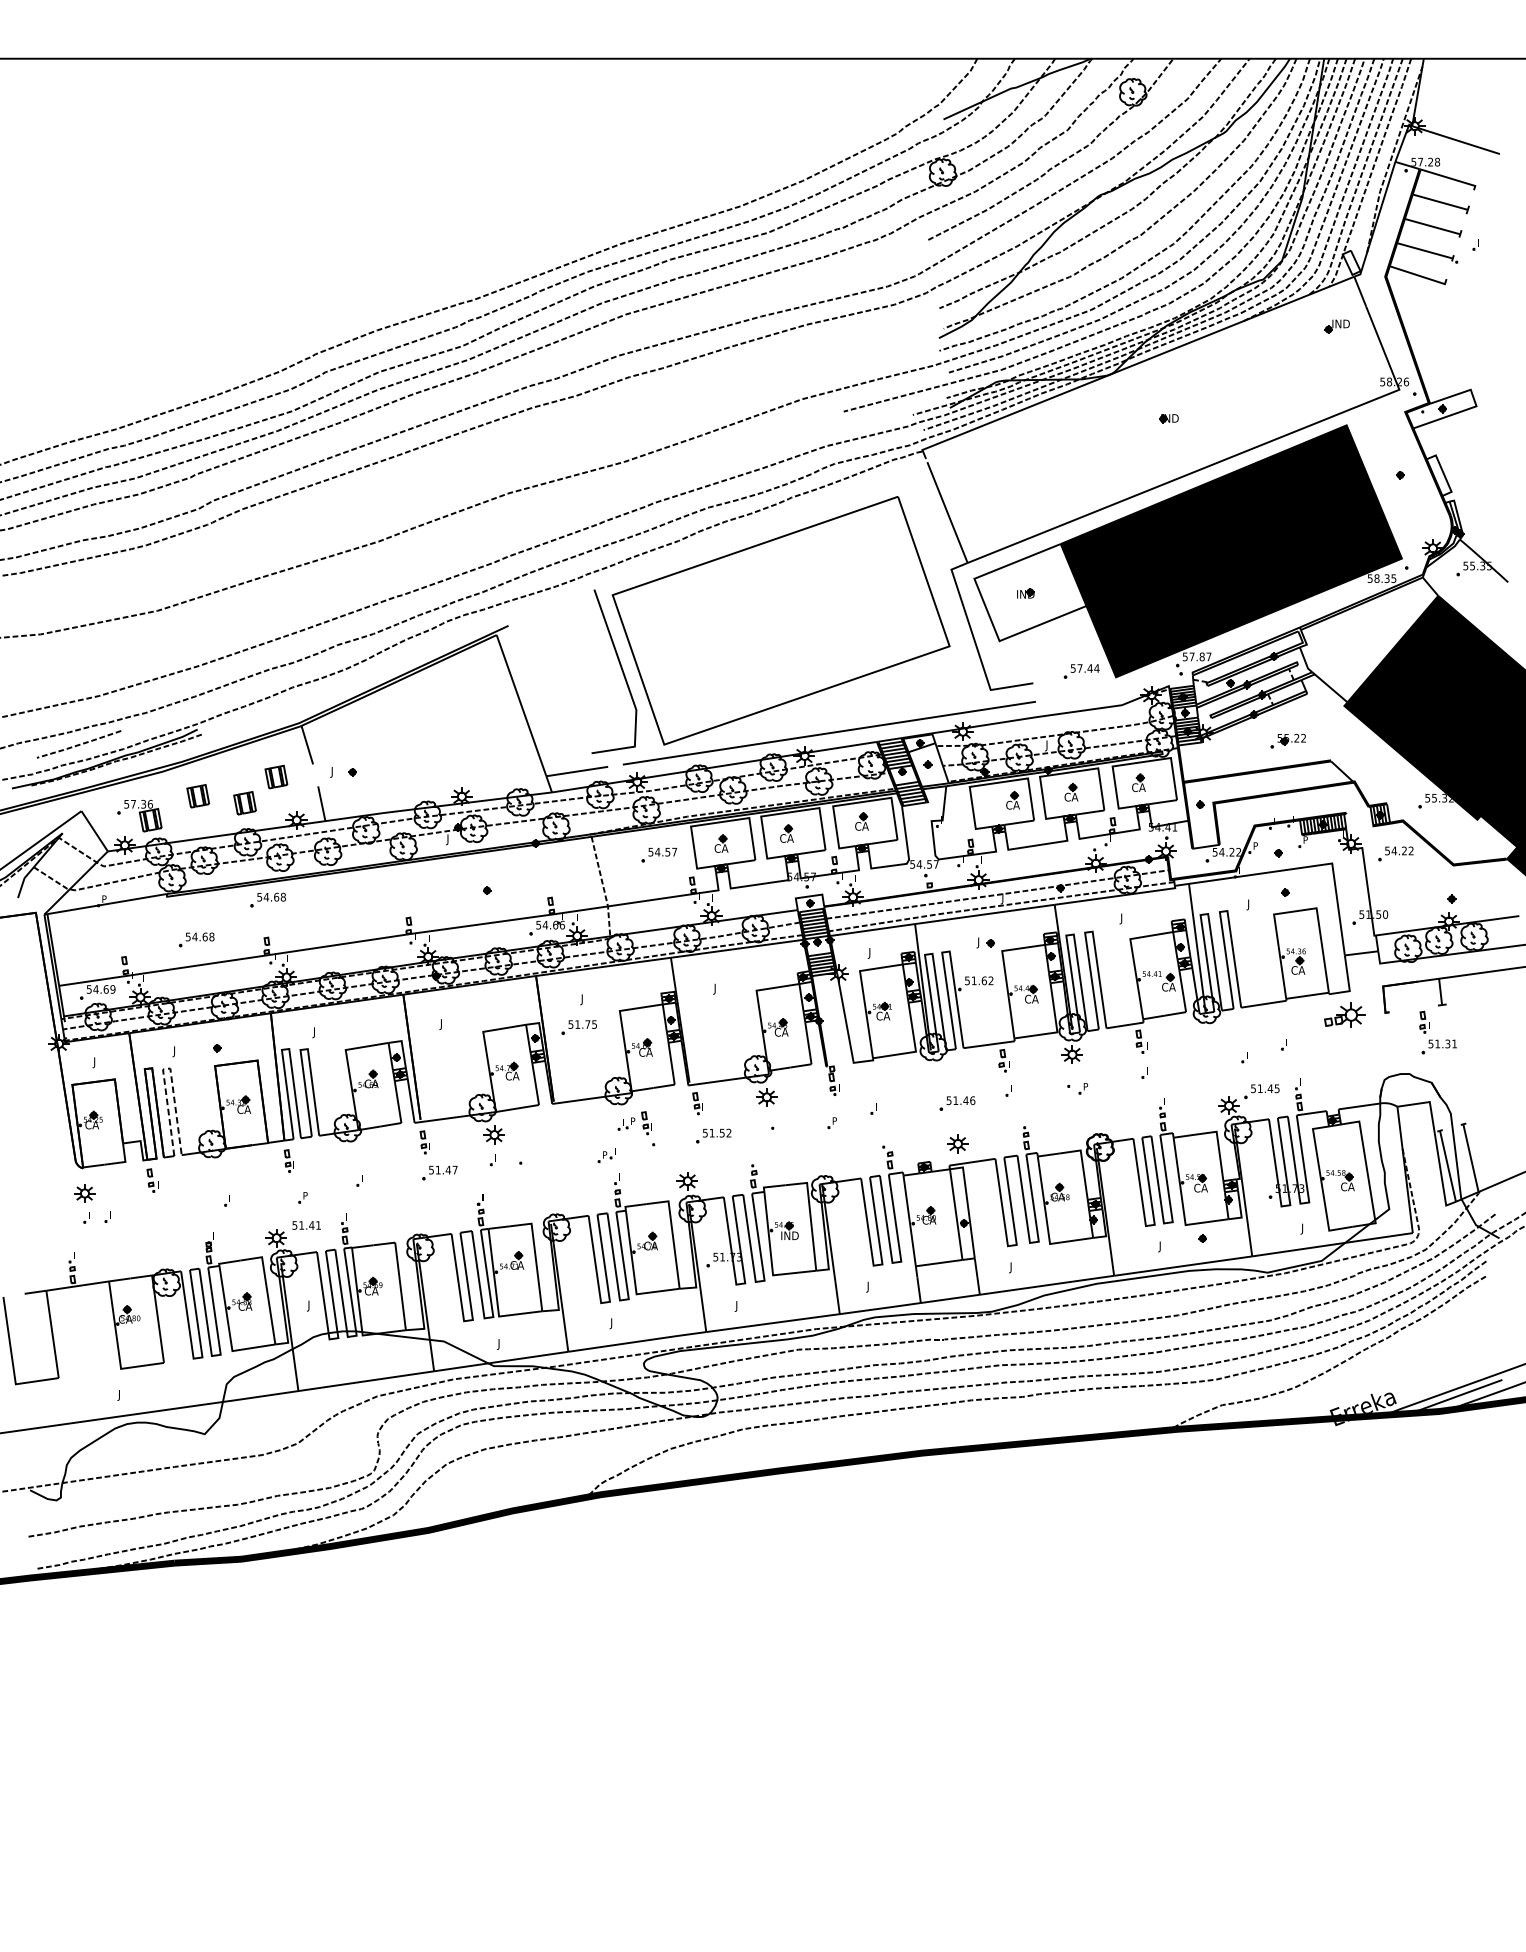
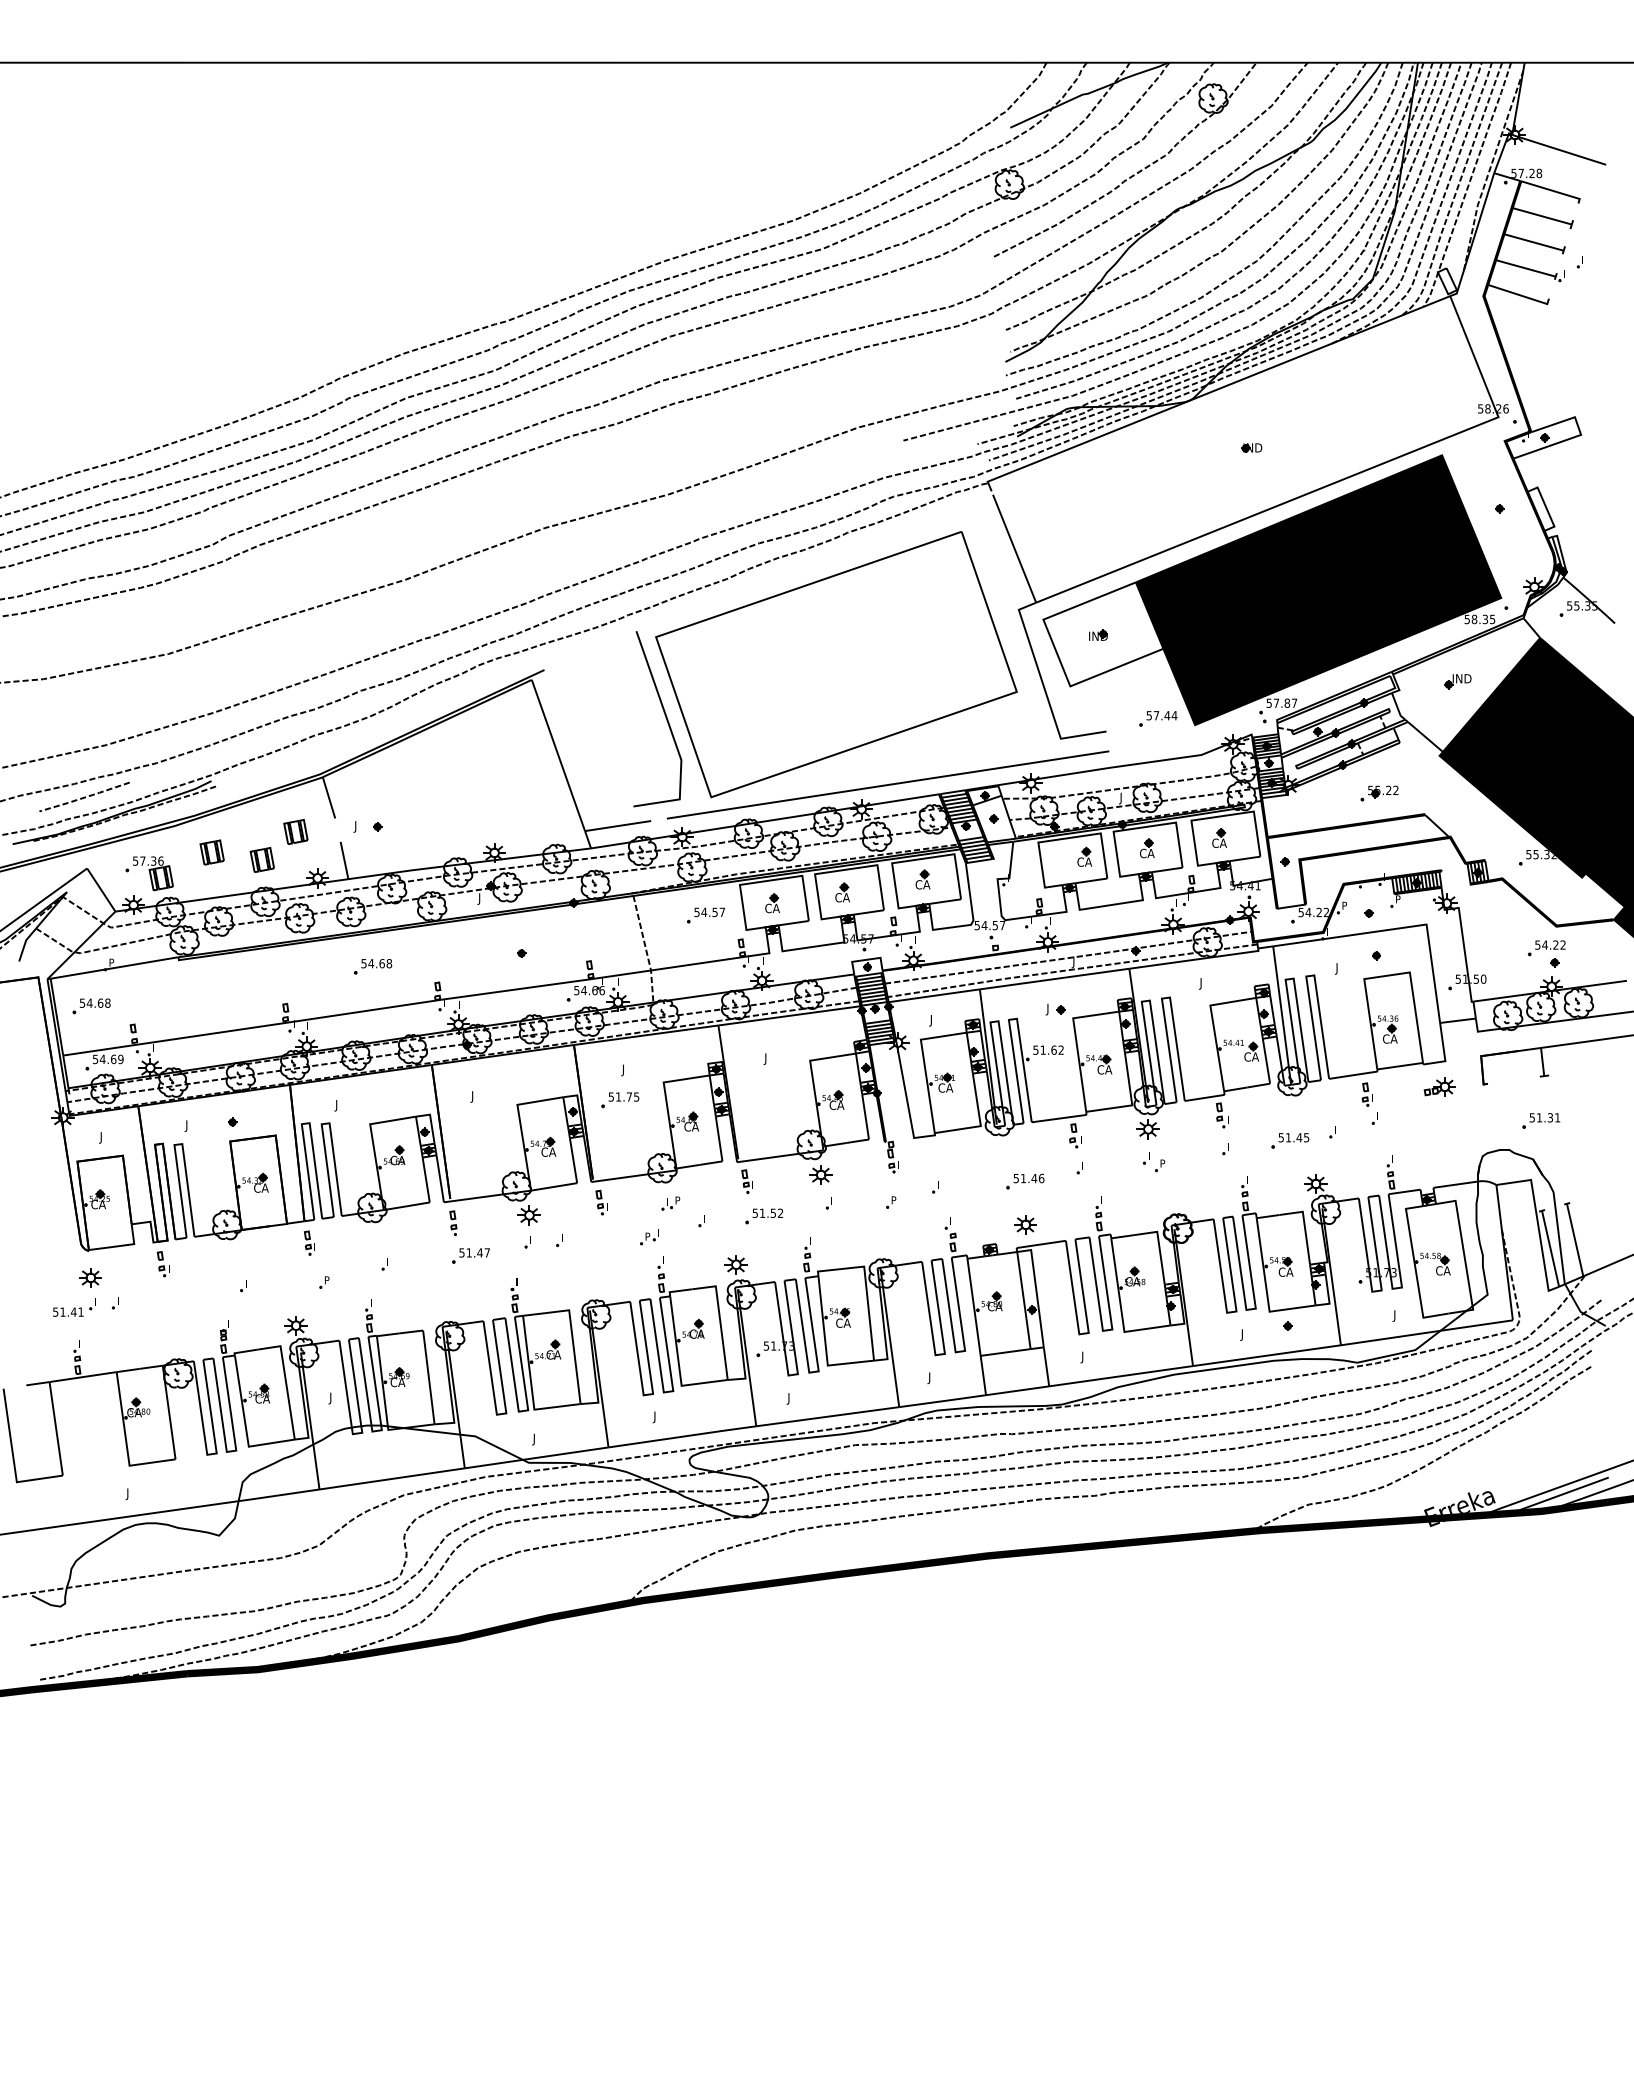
part: (1336, 326) -> (1457, 681), moved
part: (1395, 854) -> (1546, 948), moved
part: (268, 899) -> (373, 966), moved
part: (196, 940) -> (91, 1006), moved
part: (1344, 1014) -> (1439, 1086), size x0.71
part: (1423, 1022) -> (1366, 1094), moved
line: (166, 1068) -> (178, 1144), dashed -> solid
part: (1262, 1091) -> (1290, 1140), moved
part: (646, 1123) -> (601, 1202), moved
text: (306, 1224) -> (68, 1311), moved
text: (789, 1235) -> (845, 1322), IND -> CA

